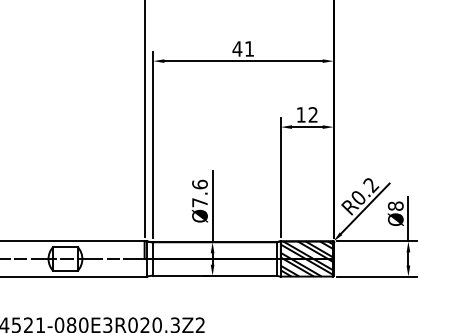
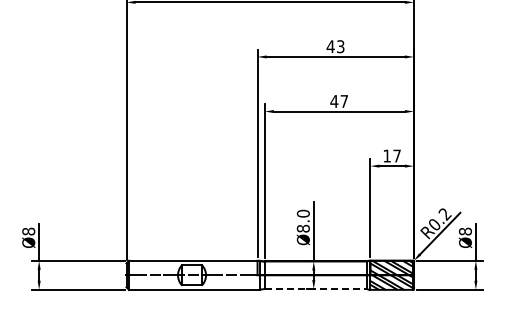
text: (248, 49) -> (343, 101), 41 -> 47
text: (312, 114) -> (396, 155), 12 -> 17
text: (198, 192) -> (302, 220), Ø7.6 -> Ø8.0
line: (215, 276) -> (316, 289), solid -> dashed

